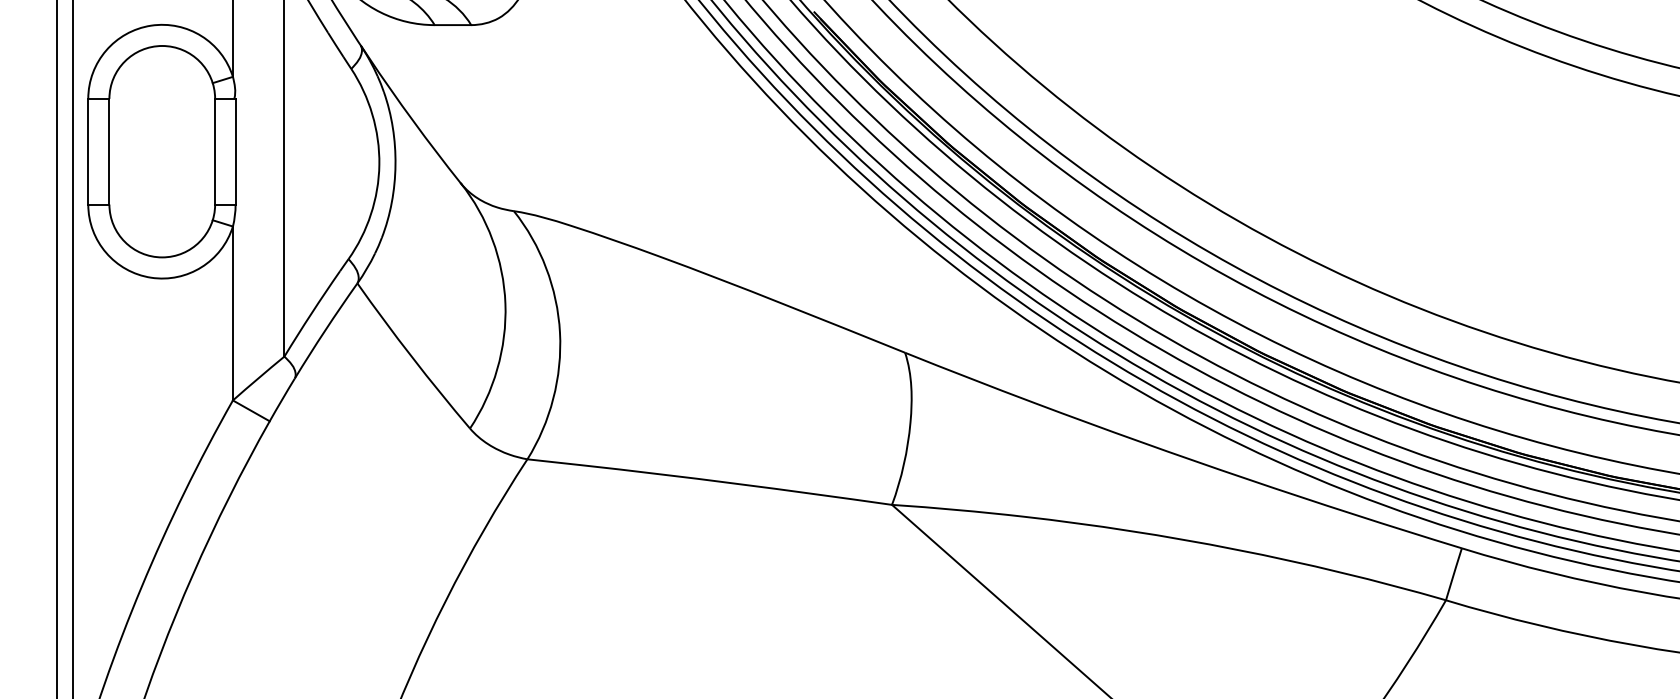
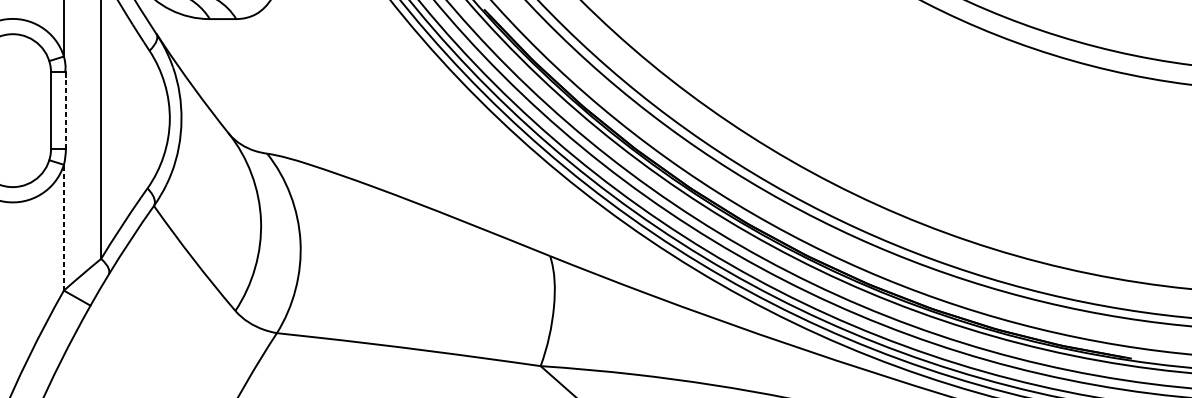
line: (235, 151) -> (65, 110), solid -> dashed
line: (232, 313) -> (63, 227), solid -> dashed

